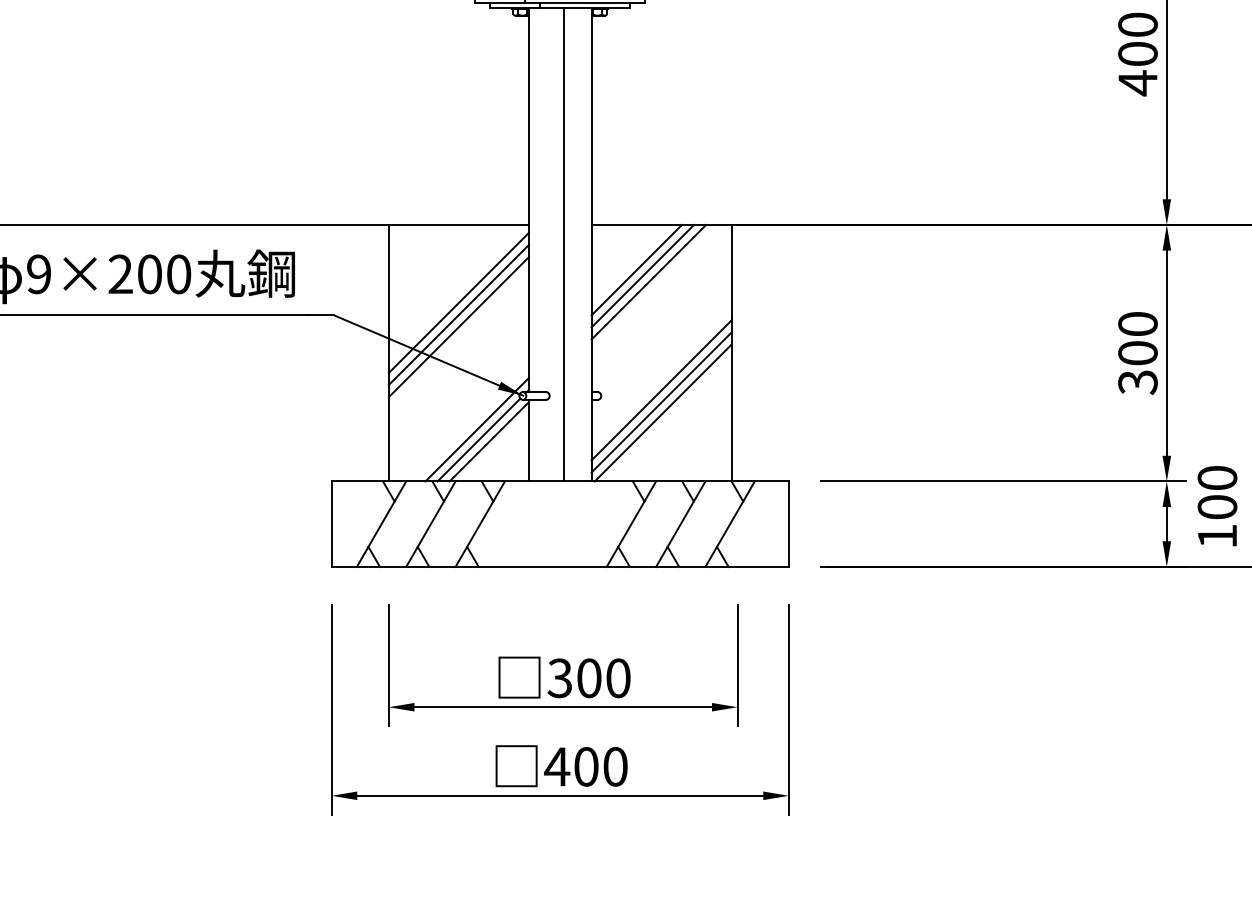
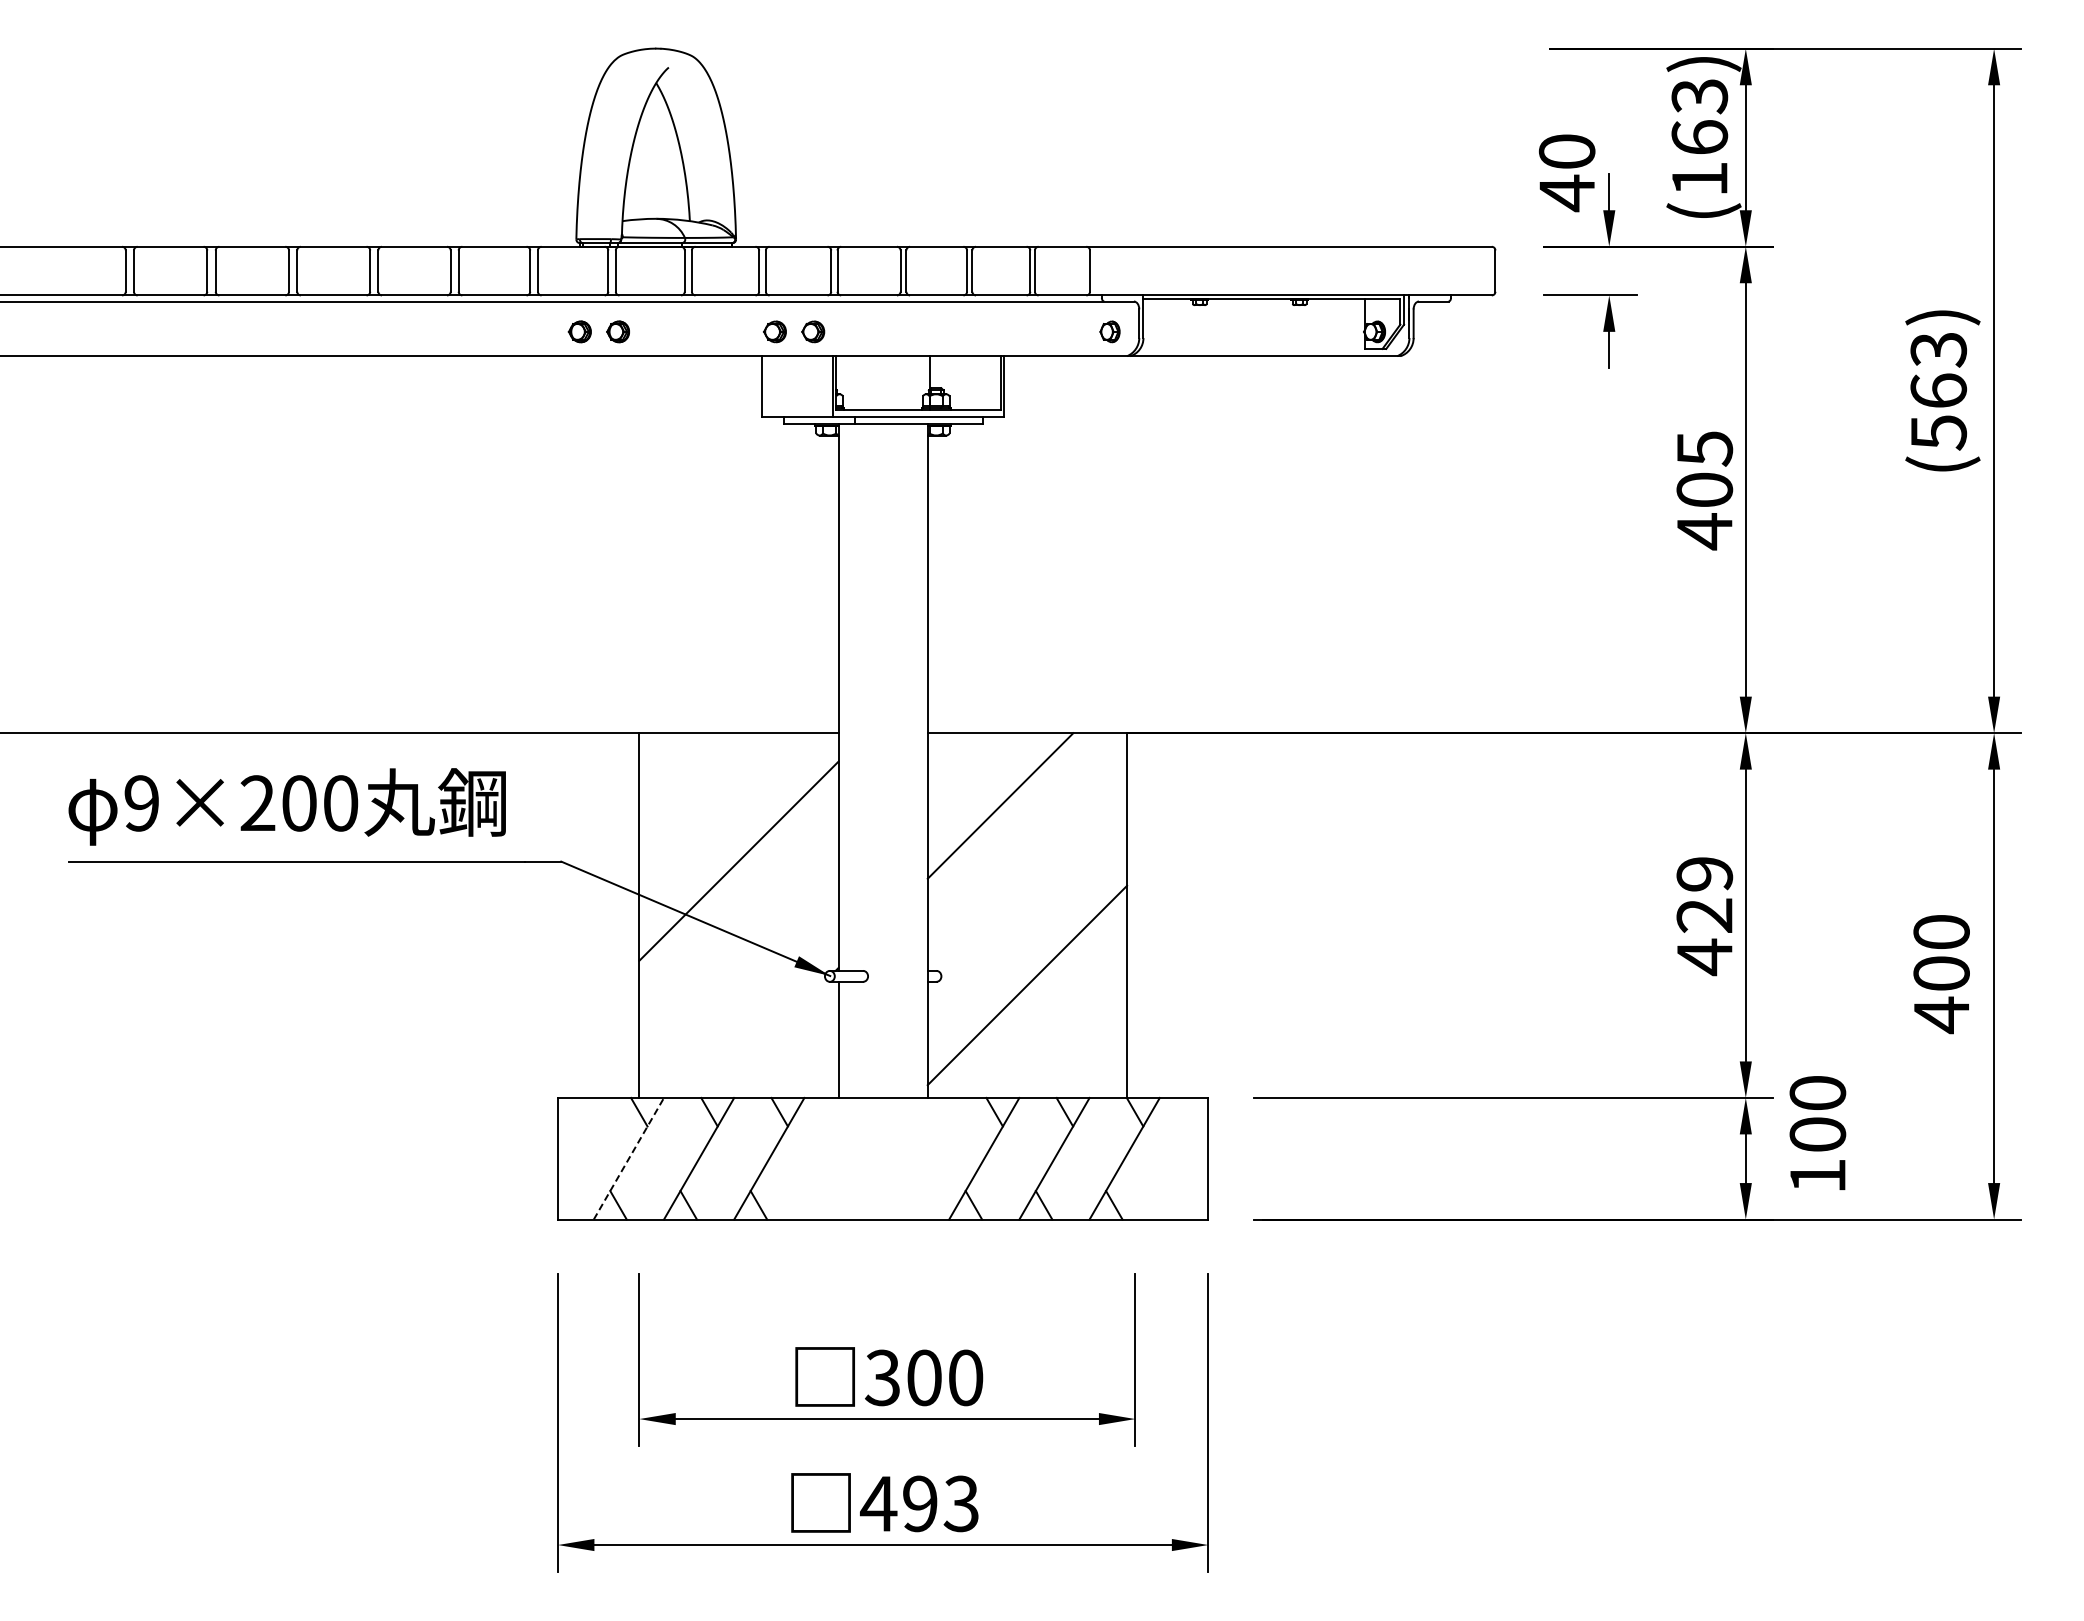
text: (1137, 24) -> (1704, 448), 400 -> 405
line: (563, 244) -> (887, 760), removed
line: (636, 270) -> (991, 797), removed
line: (648, 282) -> (1008, 814), removed
line: (458, 302) -> (738, 843), removed
line: (458, 327) -> (738, 878), removed
text: (1137, 353) -> (1704, 916), 300 -> 429
line: (661, 389) -> (1027, 967), removed
line: (663, 412) -> (1029, 1000), removed
line: (476, 429) -> (764, 1023), removed
line: (478, 439) -> (767, 1038), removed
line: (488, 441) -> (781, 1041), removed
line: (381, 524) -> (629, 1158), solid -> dashed
text: (600, 766) -> (940, 1503), 400 -> 493

